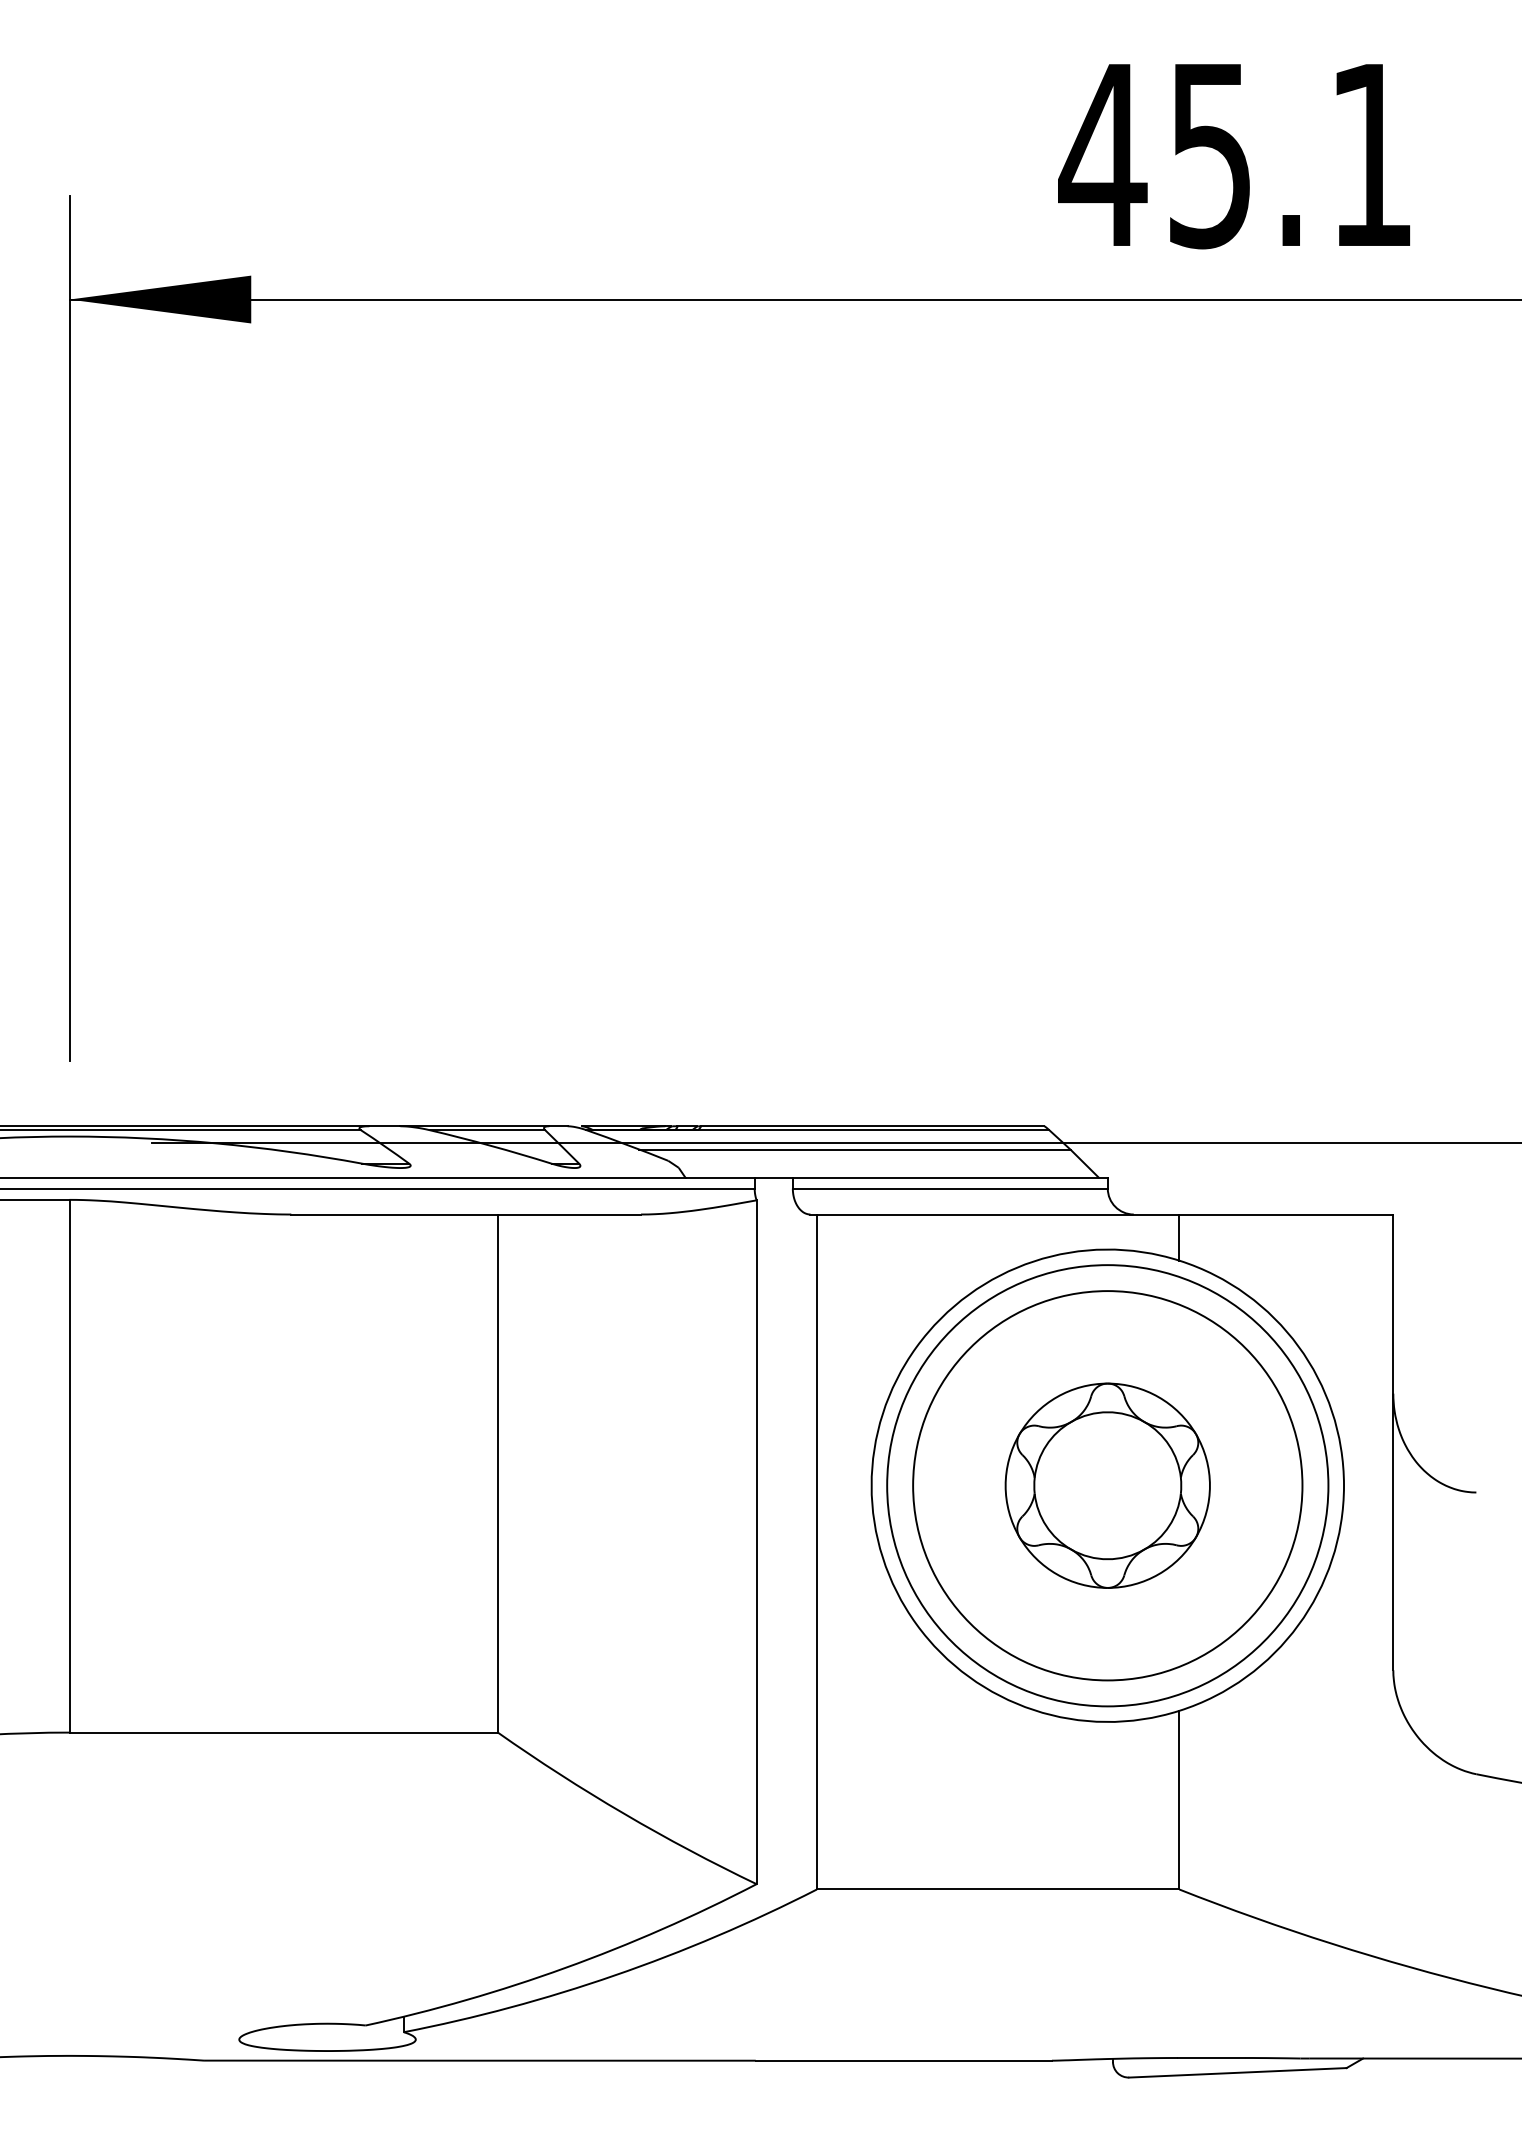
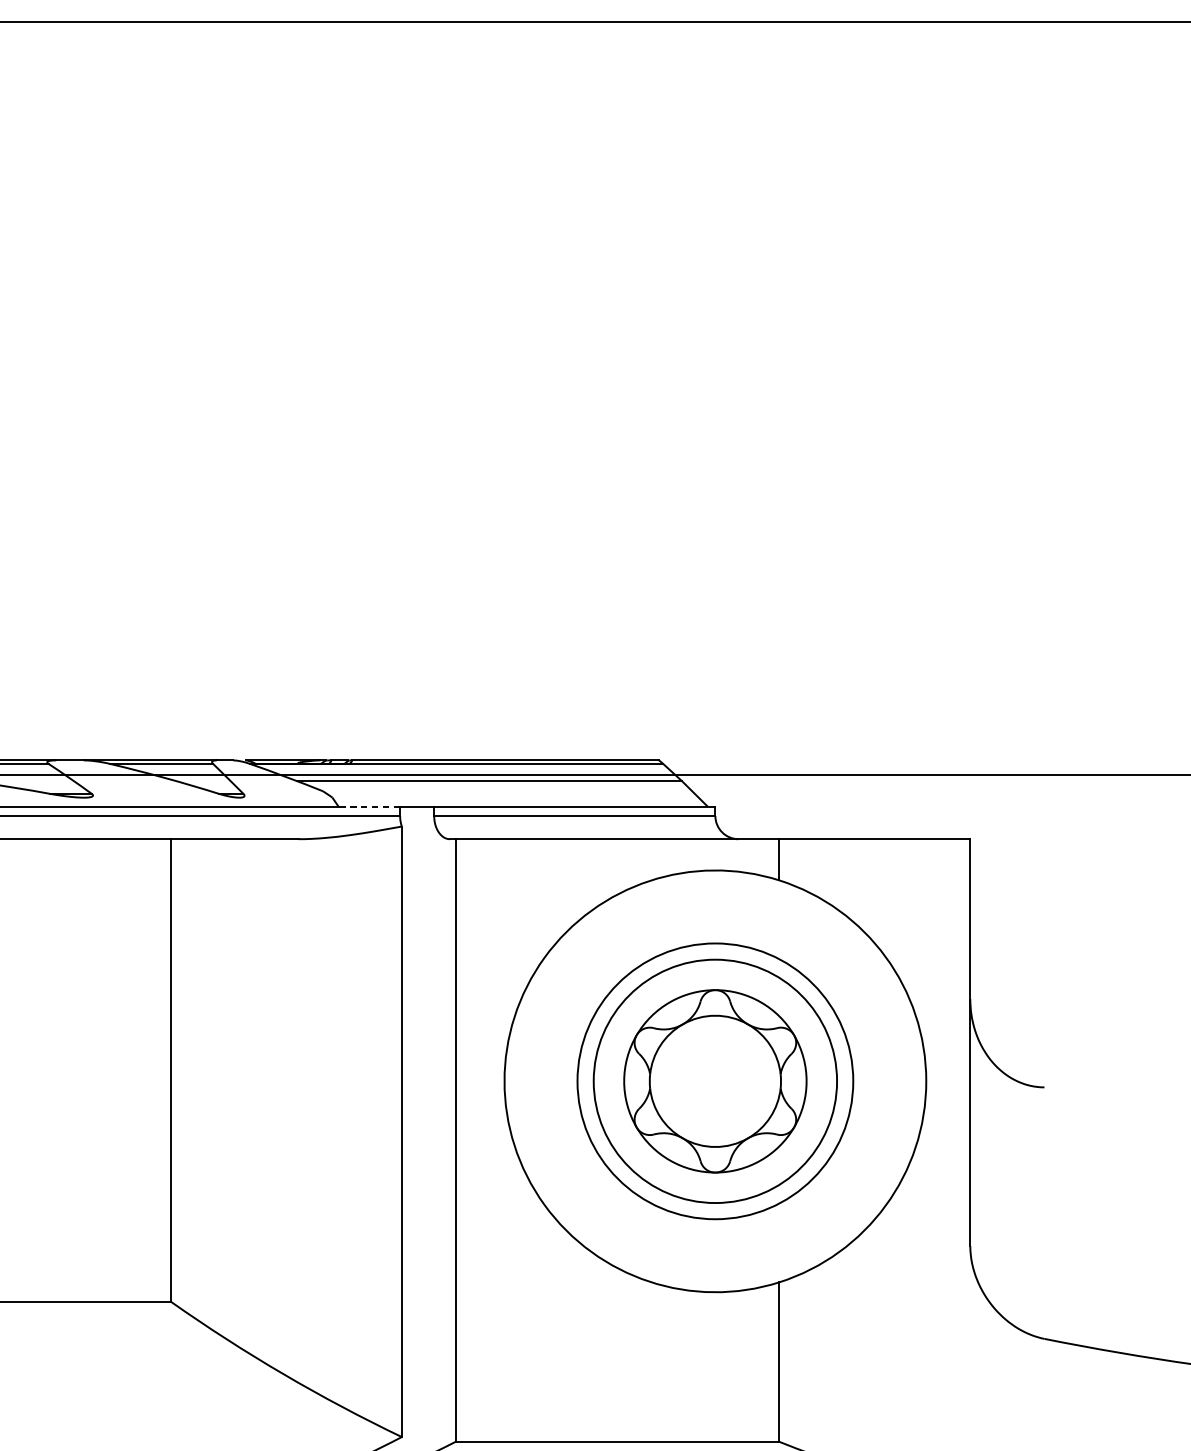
line: (719, 1178) -> (368, 807), solid -> dashed
circle: (1107, 1485) -> (715, 1081), size x0.7
circle: (1107, 1485) -> (715, 1081), size x0.7

